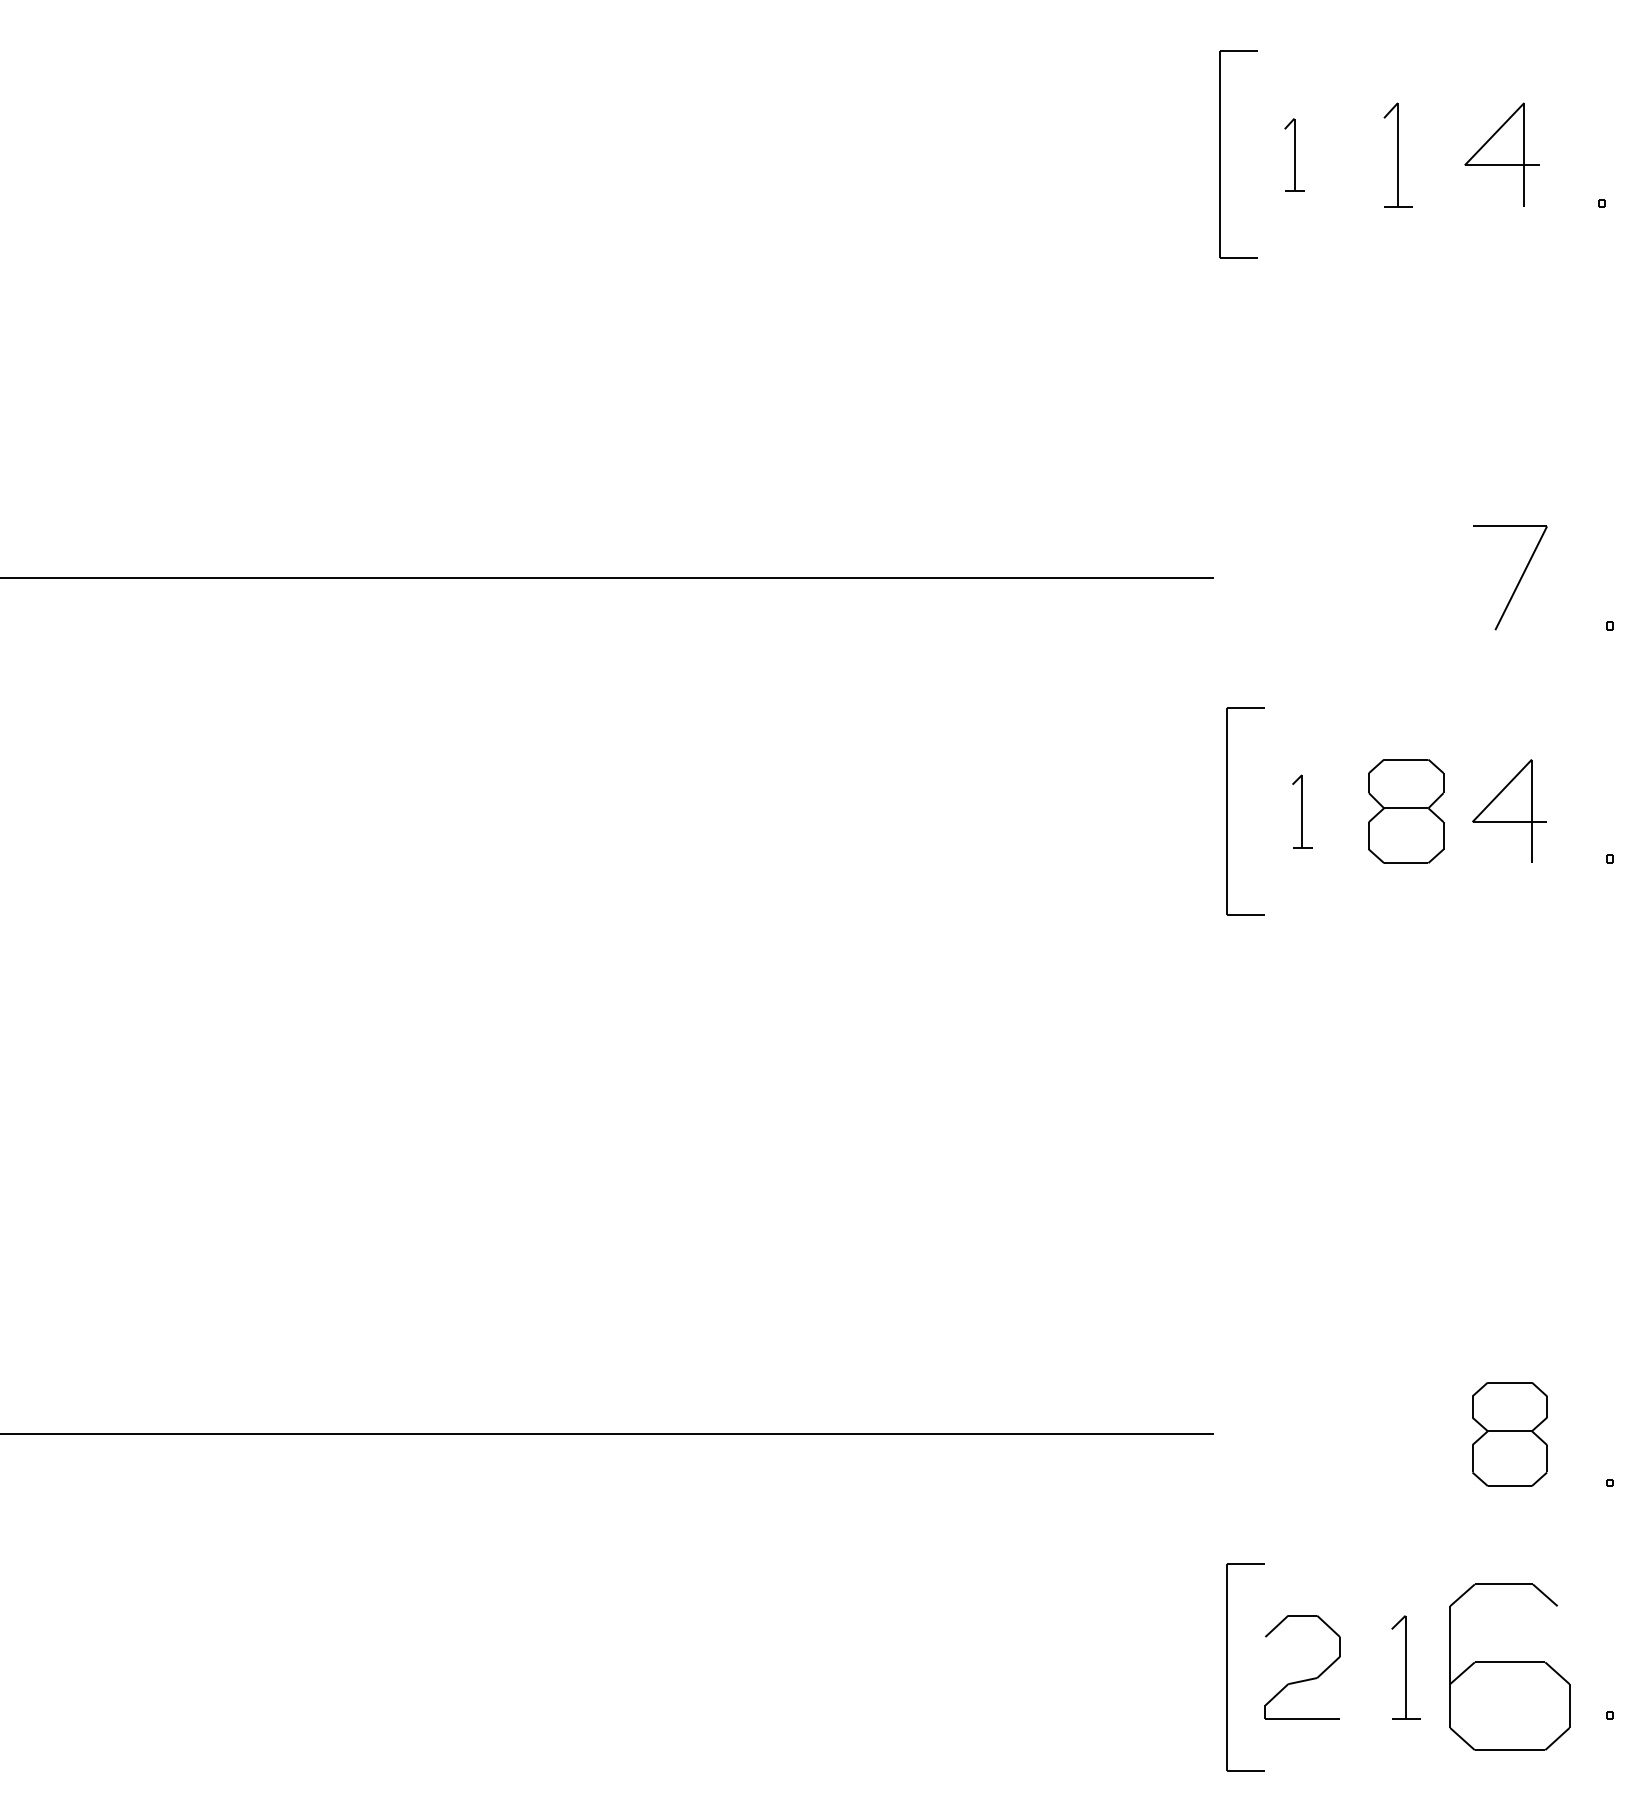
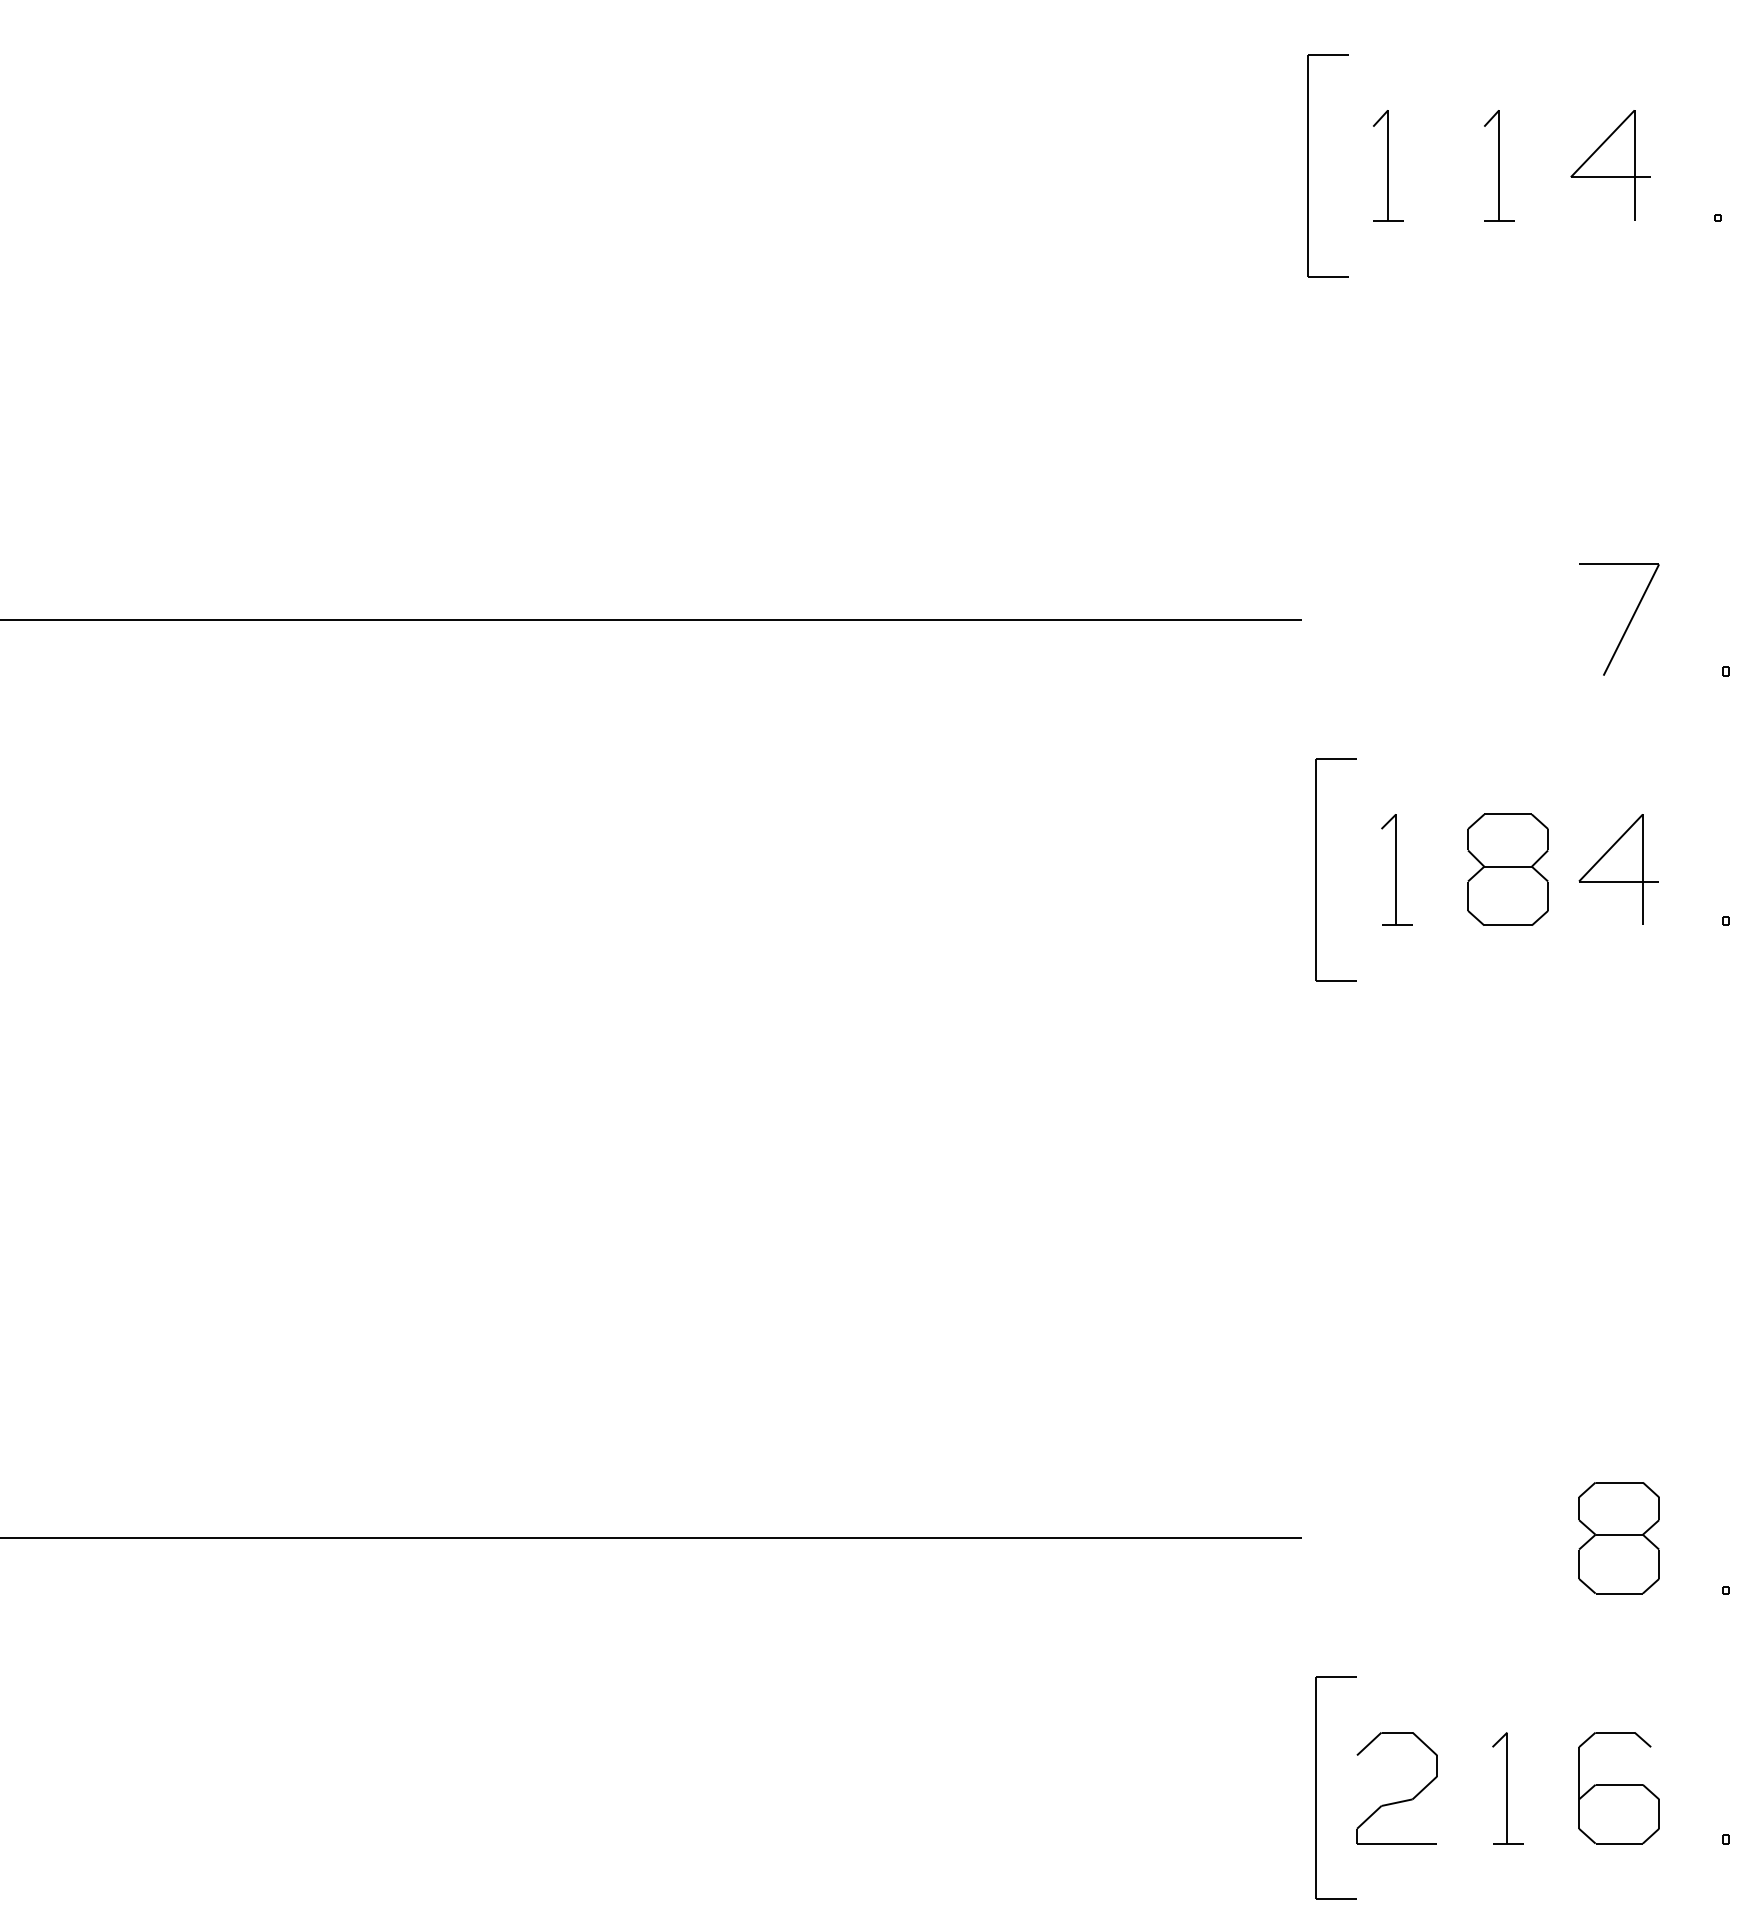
part: (1294, 154) -> (1388, 165), size x1.43
part: (1302, 810) -> (1396, 869), size x1.43
part: (1509, 1667) -> (1618, 1788), size x0.62

